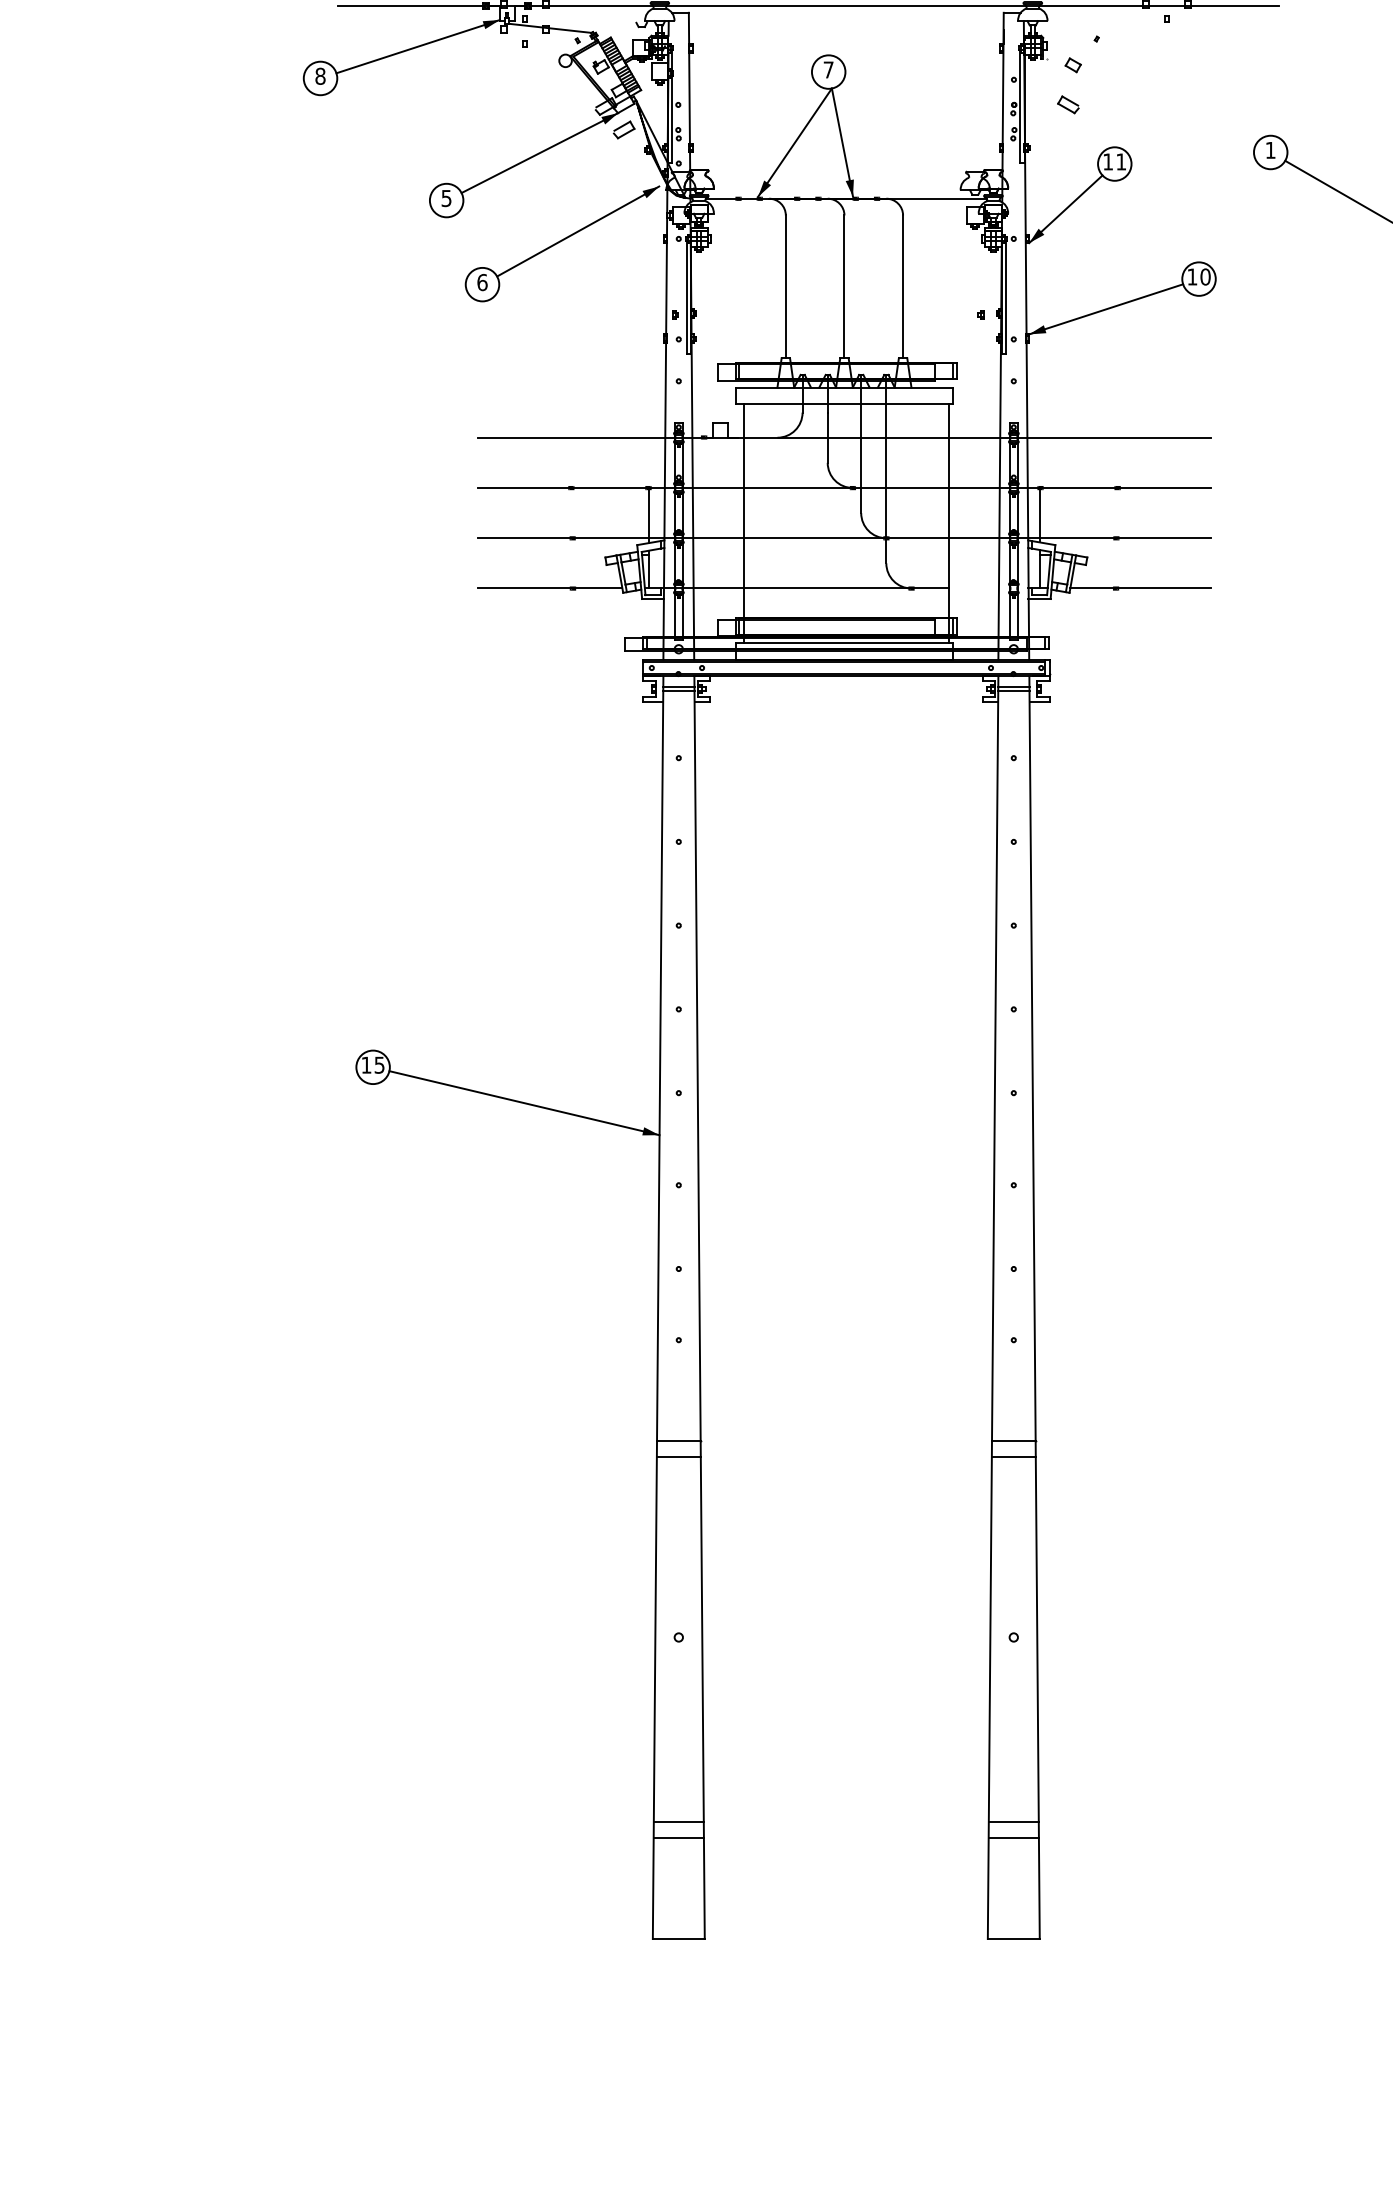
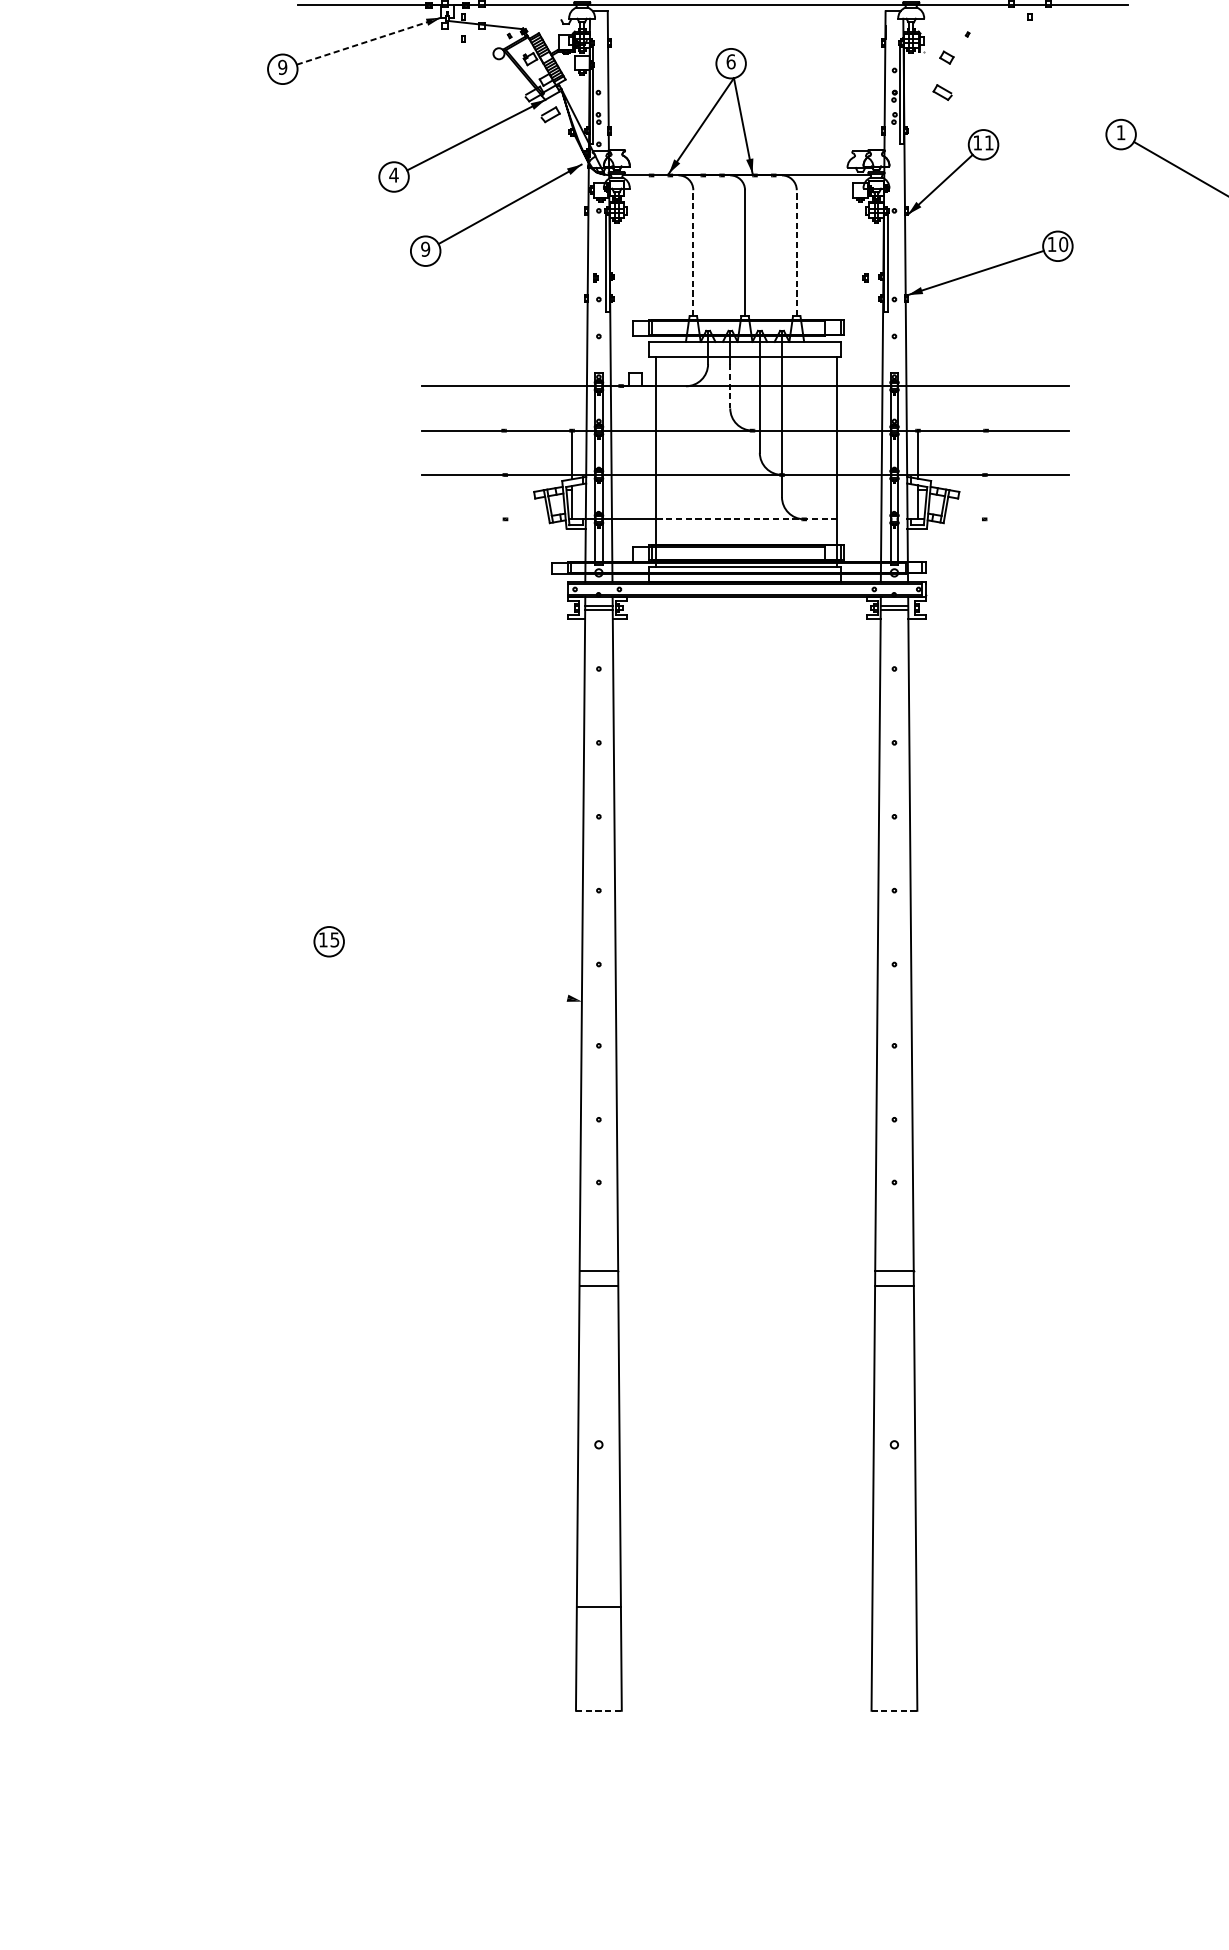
line: (418, 46) -> (369, 41), solid -> dashed
text: (828, 69) -> (730, 61), 7 -> 6
text: (320, 76) -> (282, 67), 8 -> 9
text: (446, 198) -> (393, 175), 5 -> 4
text: (482, 282) -> (425, 249), 6 -> 9
line: (785, 286) -> (693, 252), solid -> dashed
line: (903, 286) -> (797, 252), solid -> dashed
line: (827, 438) -> (730, 386), solid -> dashed
line: (549, 588) -> (484, 519), removed
line: (846, 588) -> (746, 519), solid -> dashed
line: (1140, 588) -> (1006, 519), removed
line: (524, 1103) -> (462, 973), removed
line: (1013, 1821) -> (894, 1607), removed
line: (678, 1838) -> (598, 1622), removed
line: (1013, 1838) -> (894, 1622), removed
line: (678, 1938) -> (598, 1710), solid -> dashed
line: (1013, 1938) -> (894, 1710), solid -> dashed

